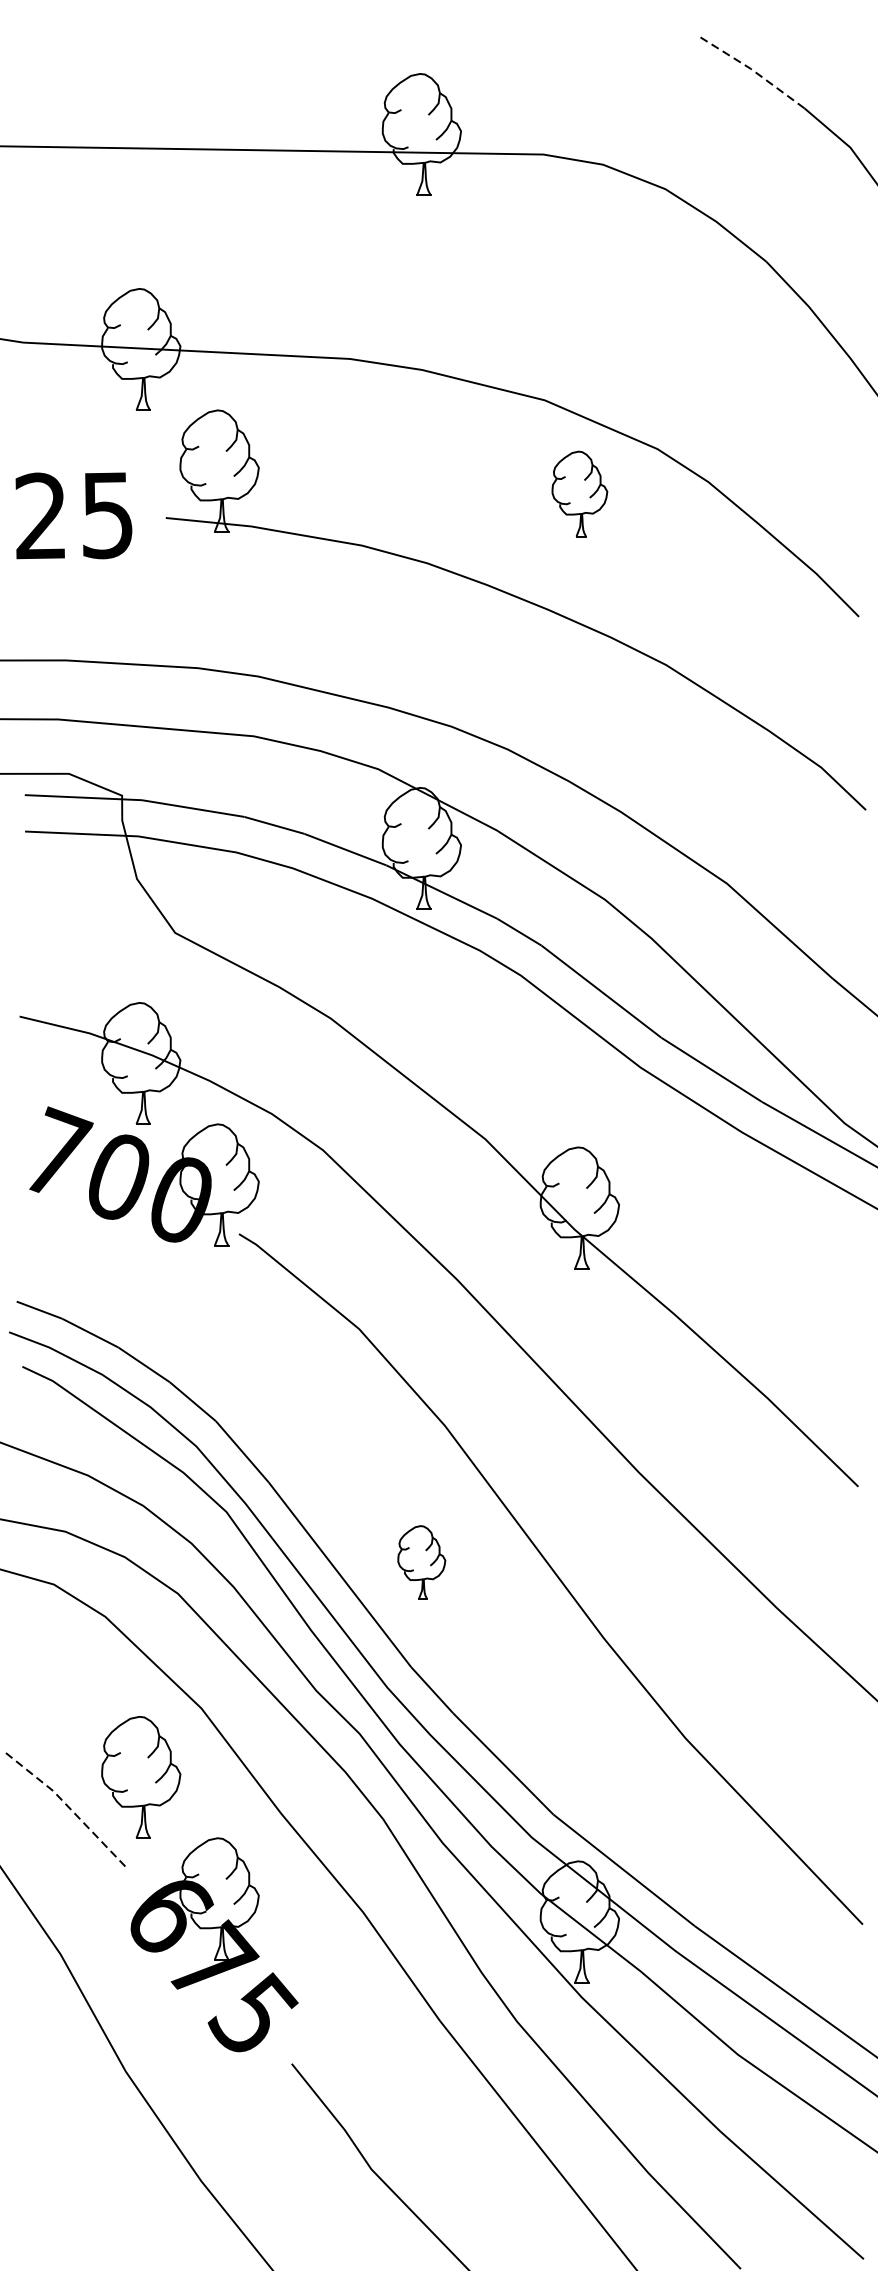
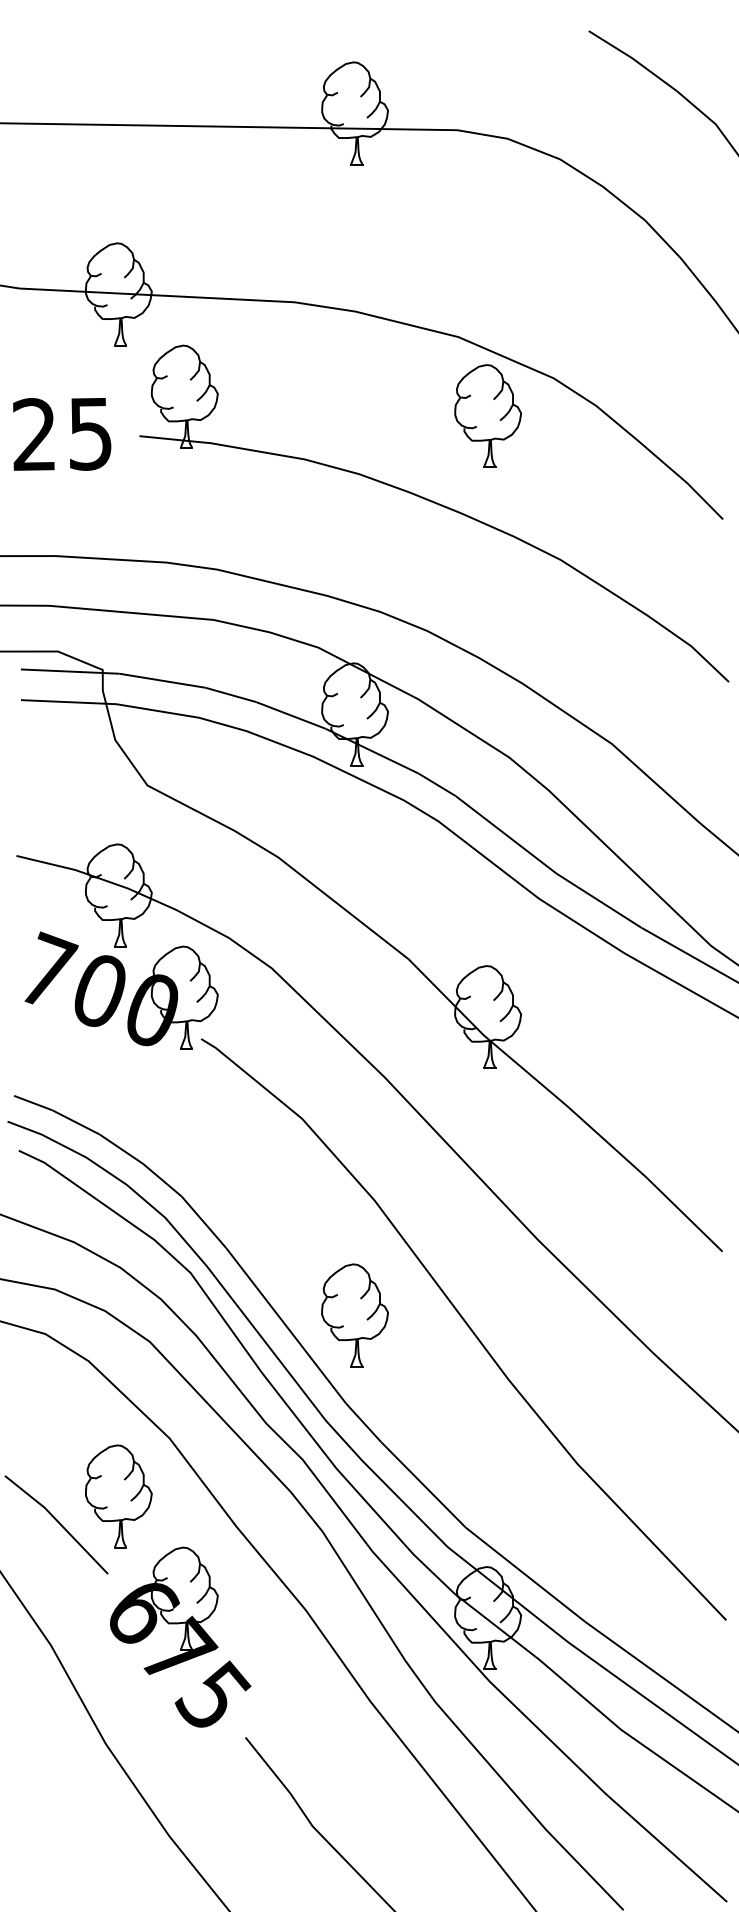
line: (752, 70) -> (633, 59), dashed -> solid
part: (579, 493) -> (487, 415), size x1.43
part: (421, 1562) -> (354, 1315), size x1.67
line: (69, 1808) -> (58, 1522), dashed -> solid

